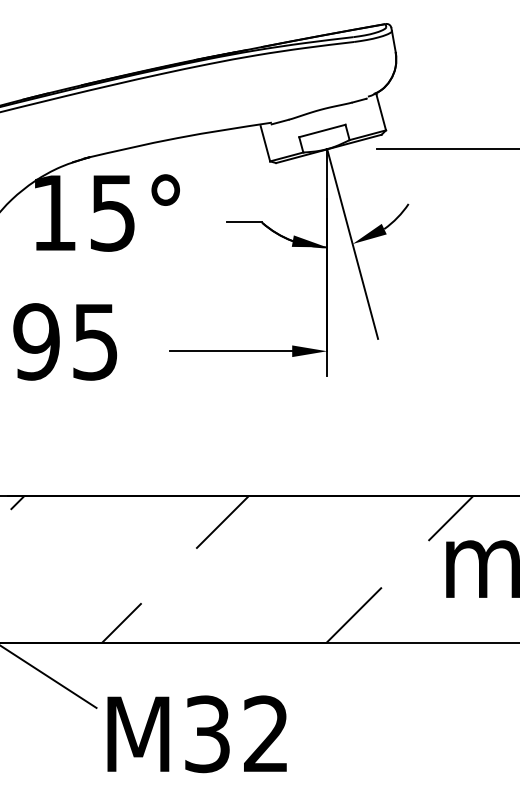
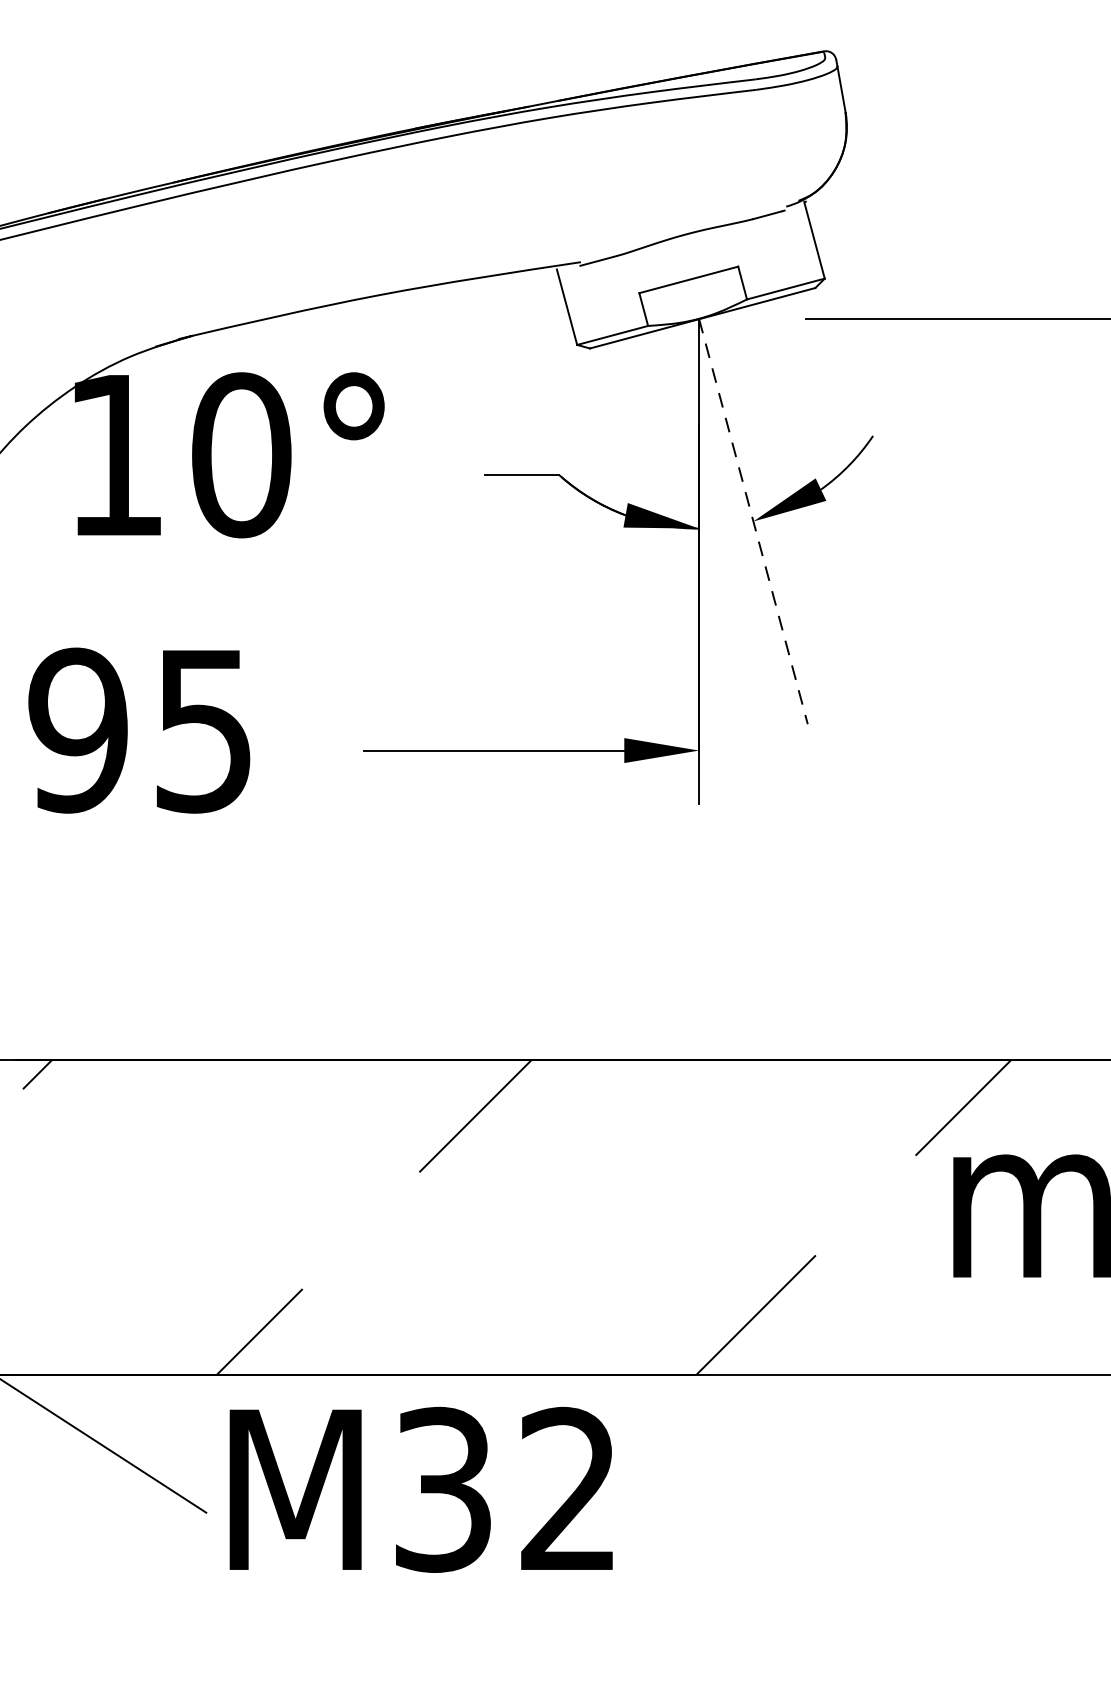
text: (113, 212) -> (242, 454), 15° -> 10°
line: (352, 244) -> (753, 522), solid -> dashed
text: (196, 734) -> (419, 1490), moved

